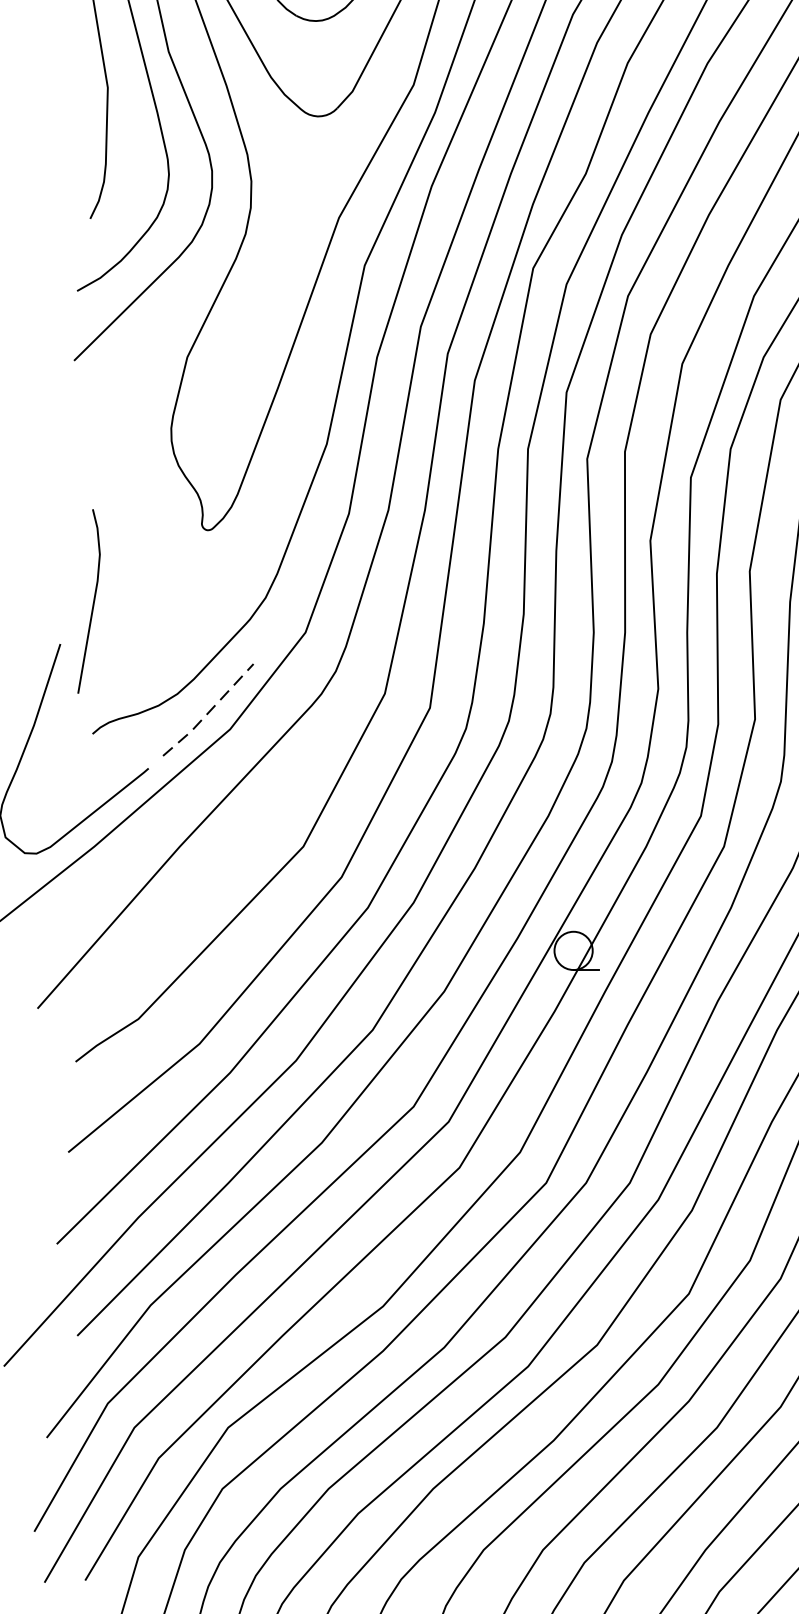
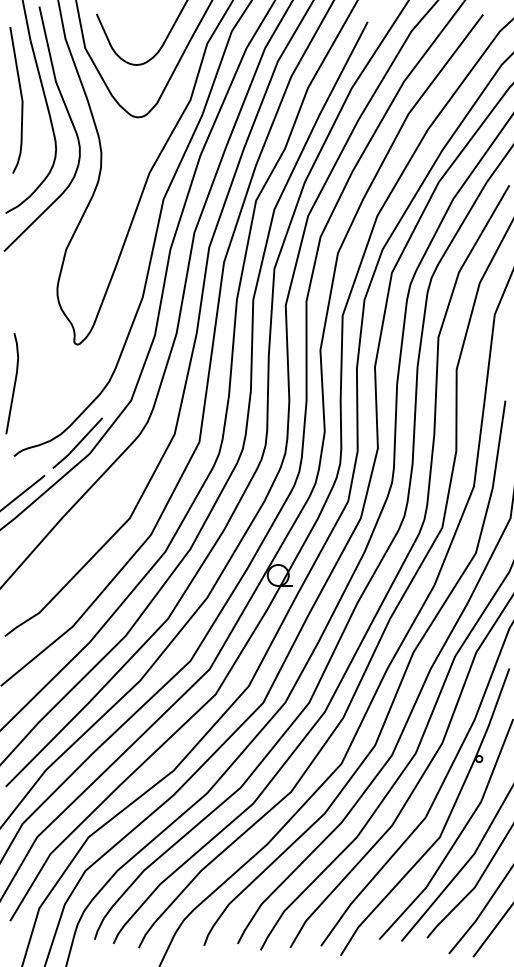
line: (209, 712) -> (78, 444), dashed -> solid

